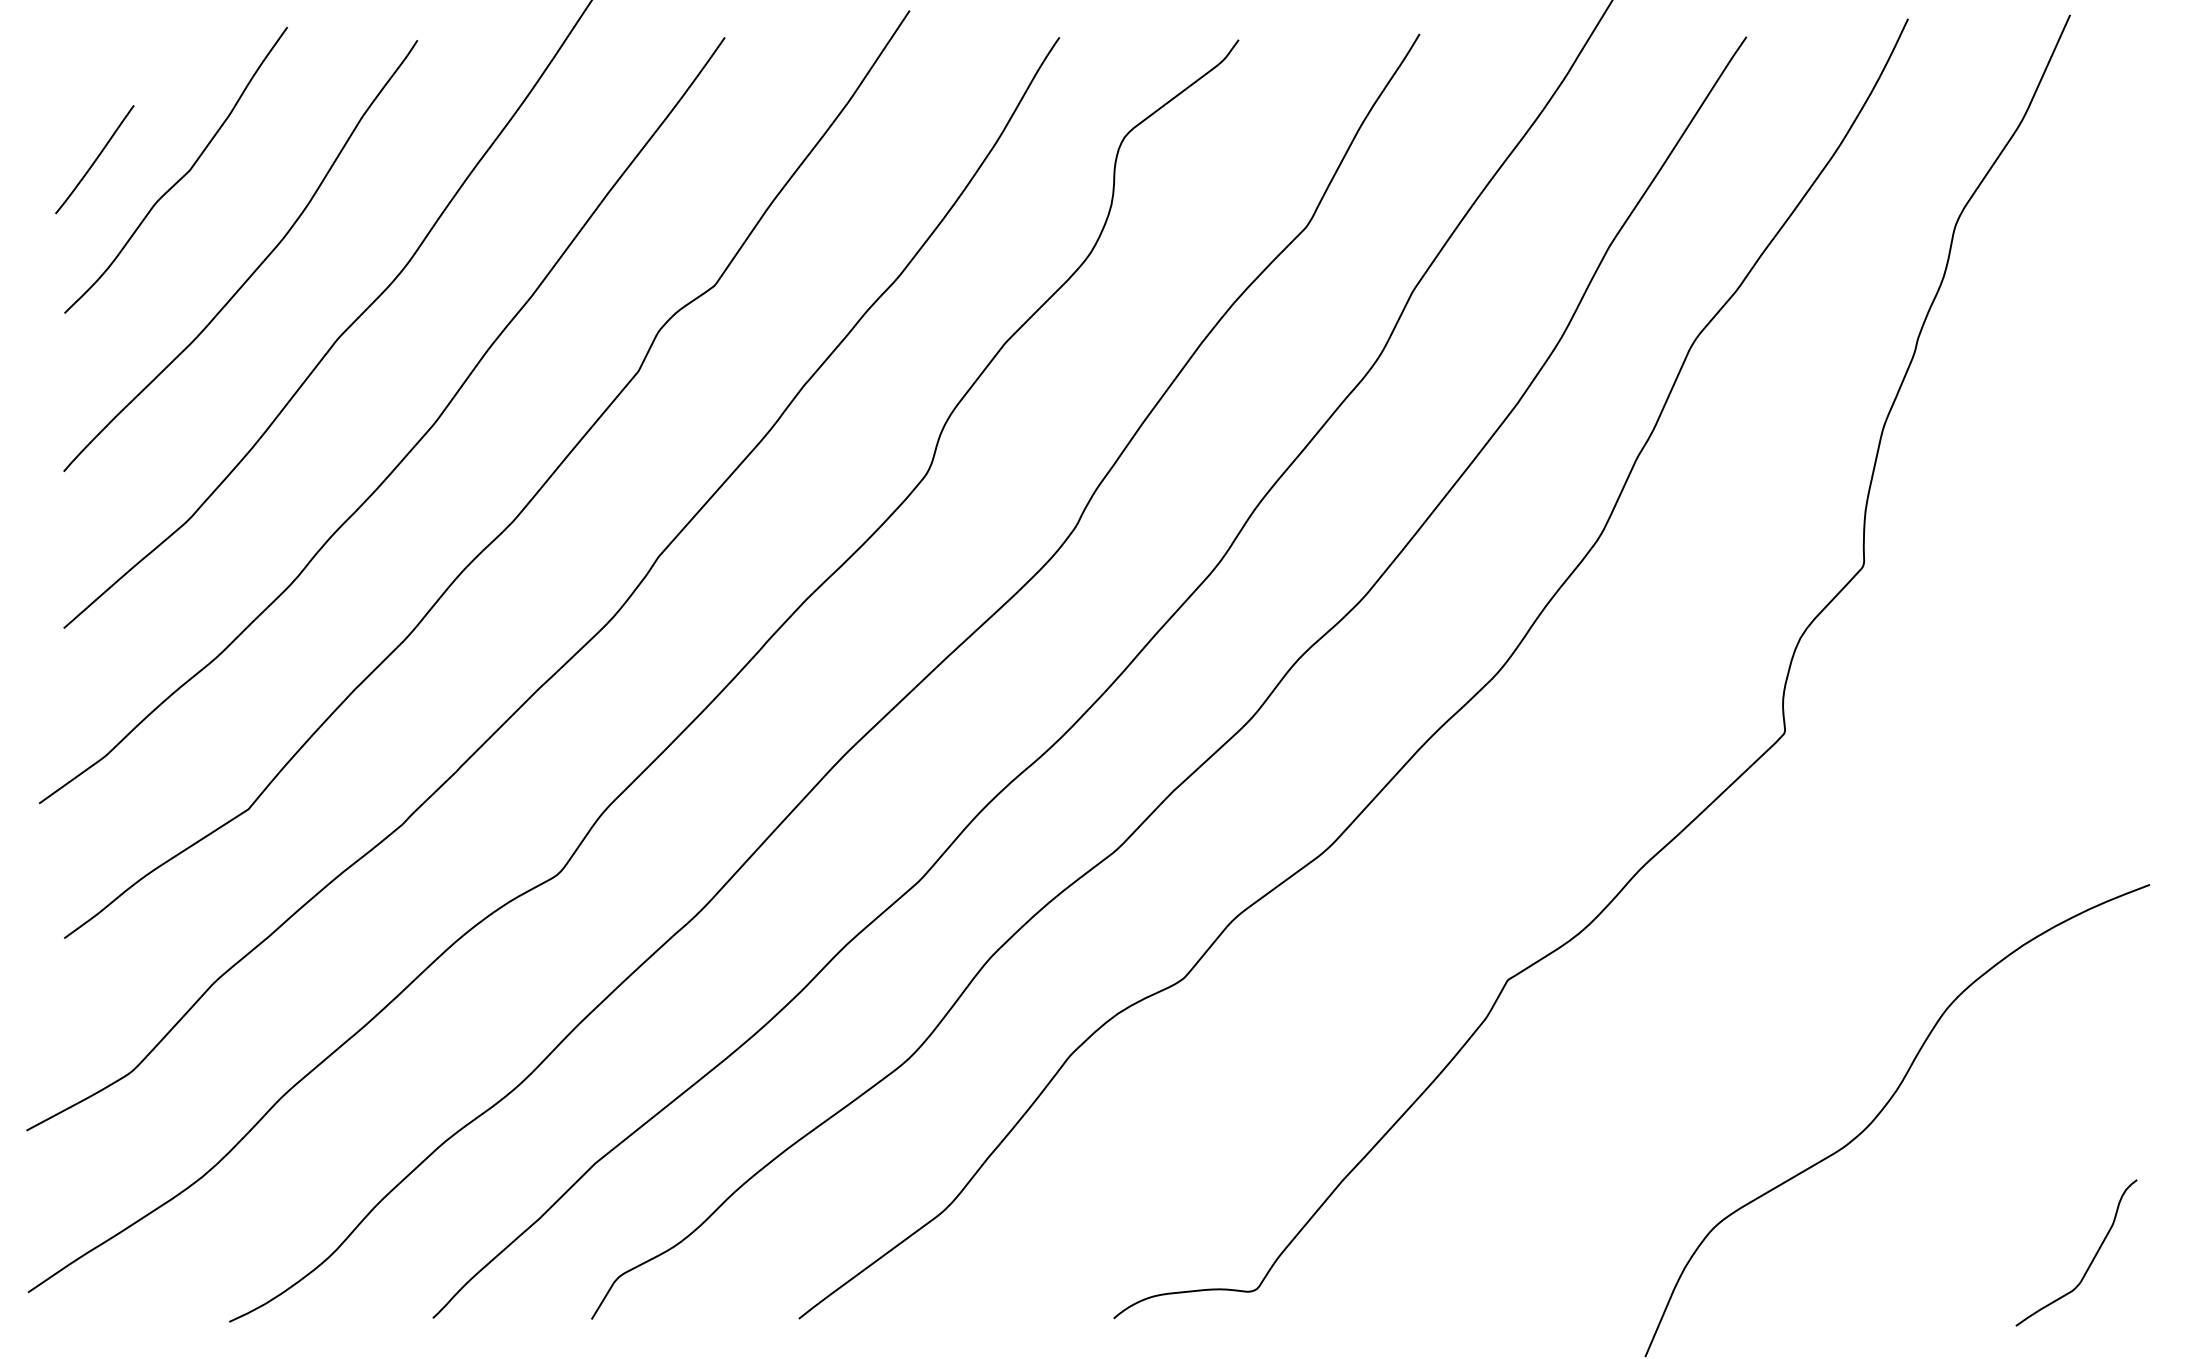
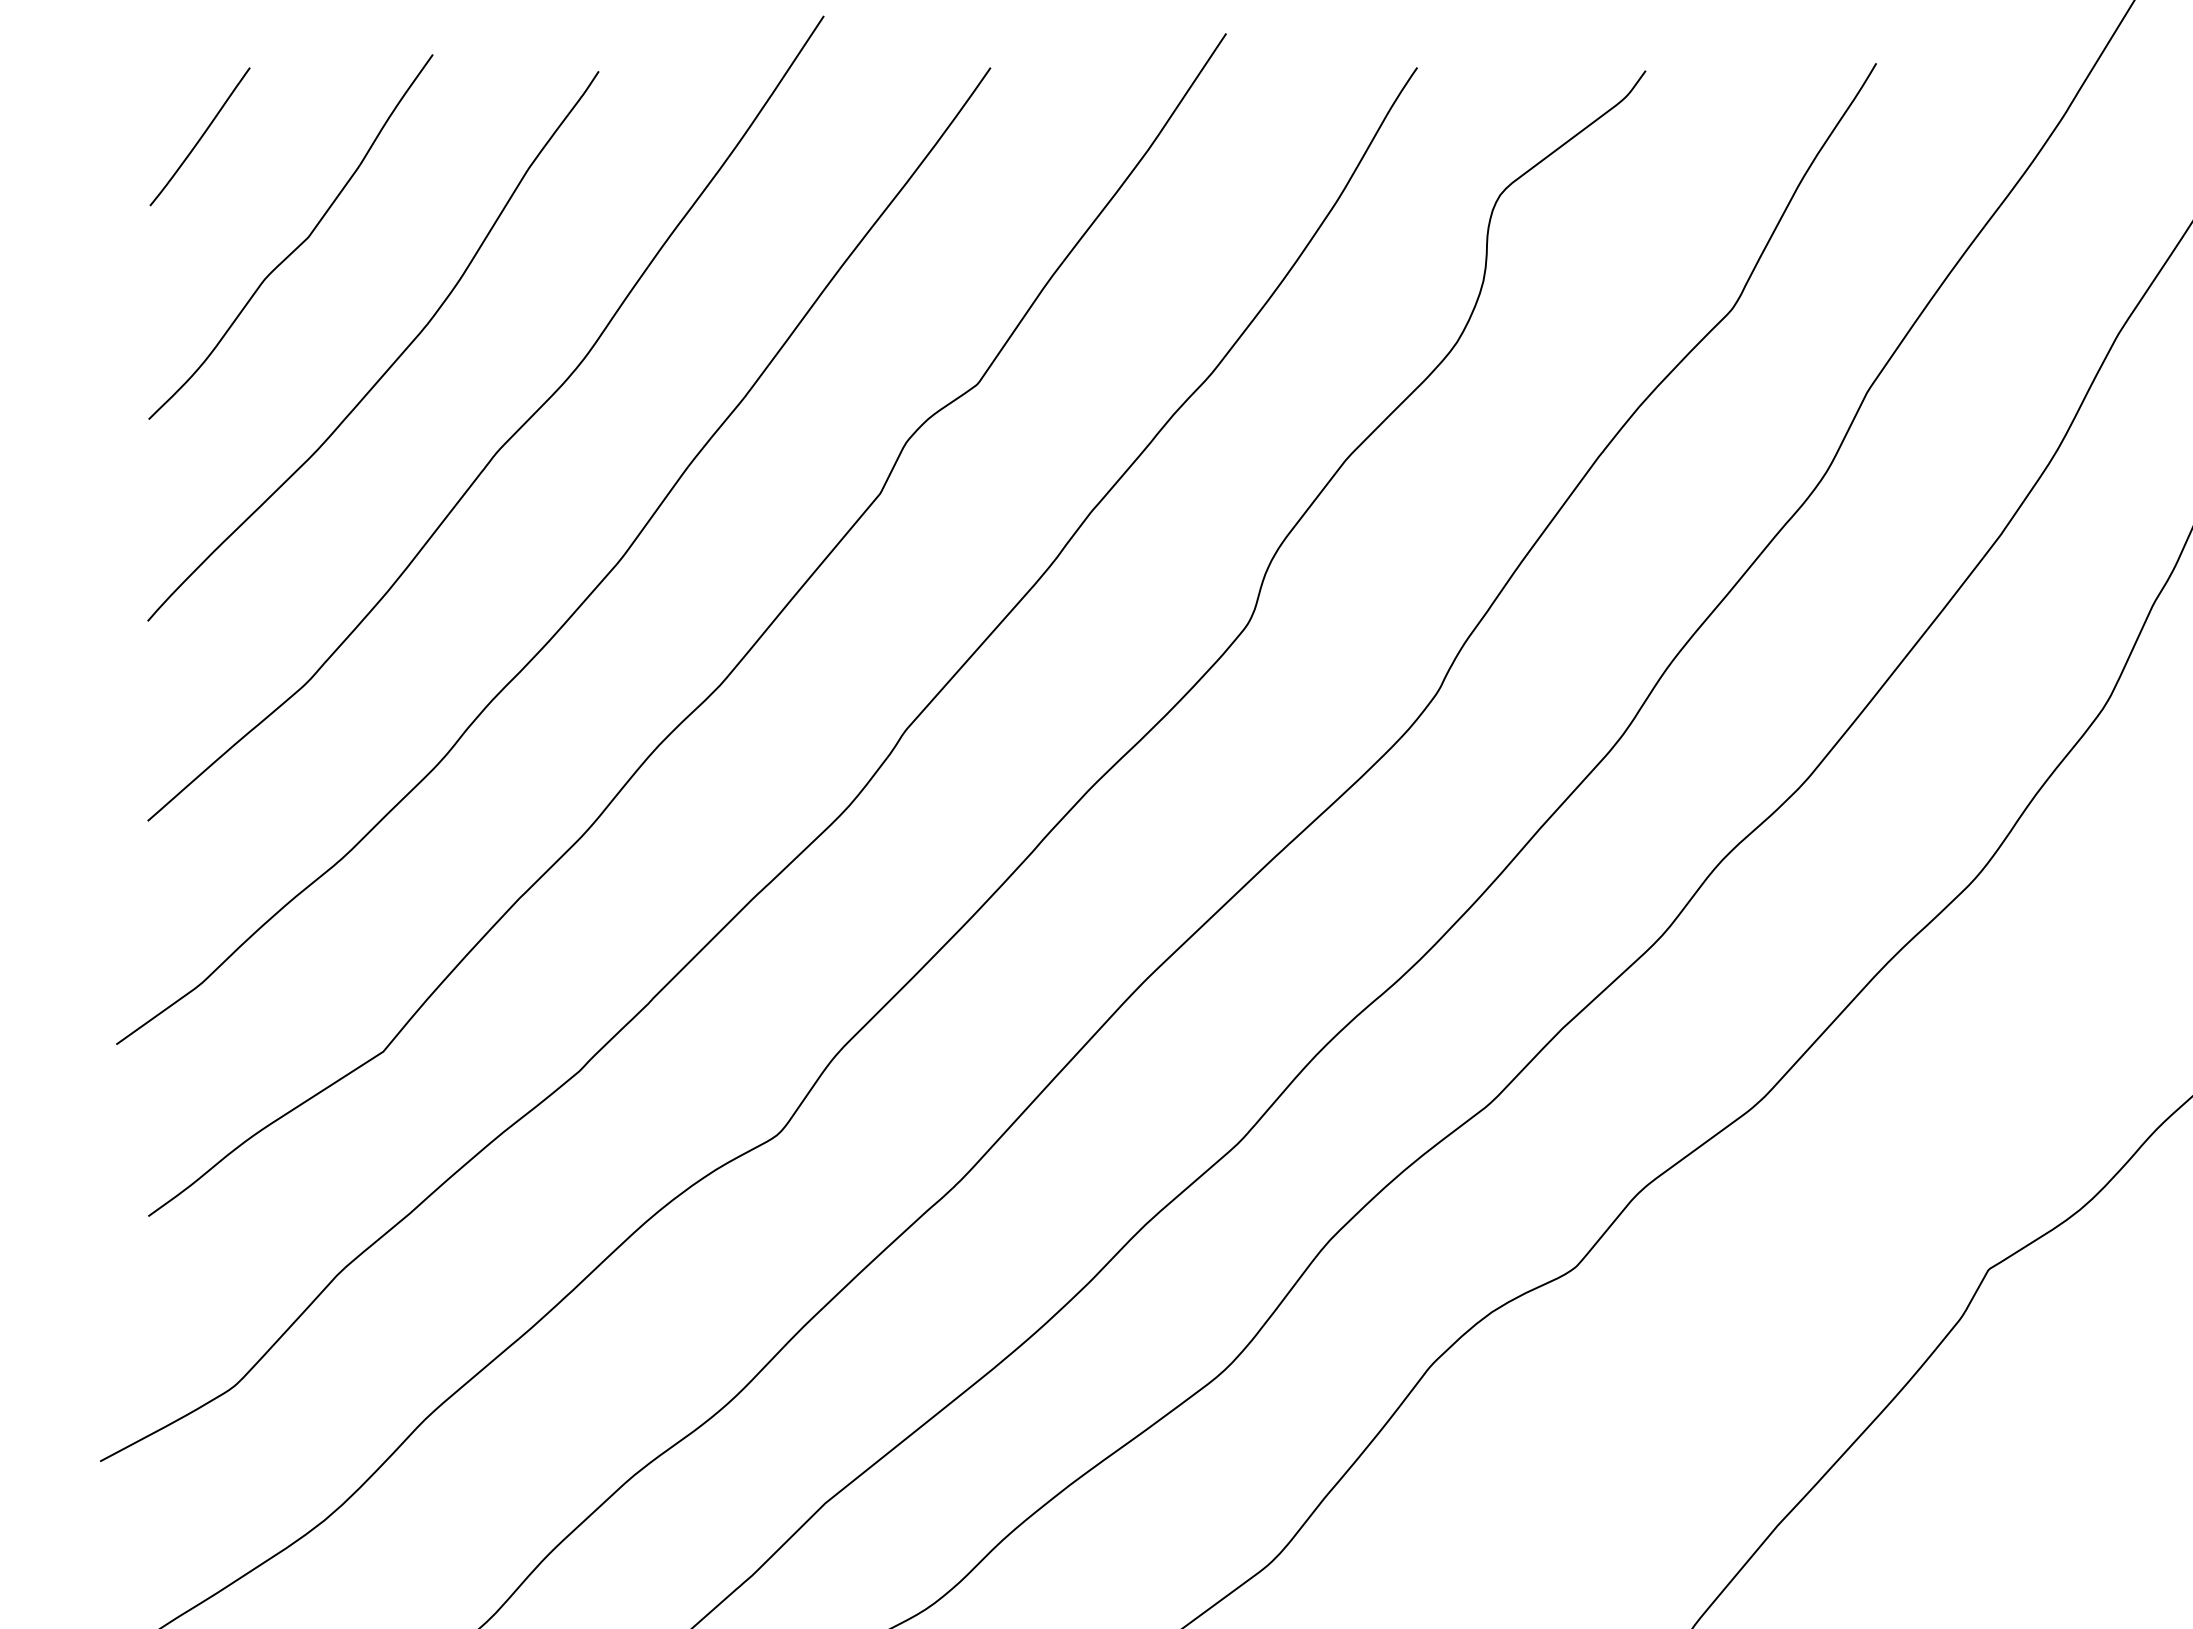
curve: (95, 159) -> (200, 136), moved

